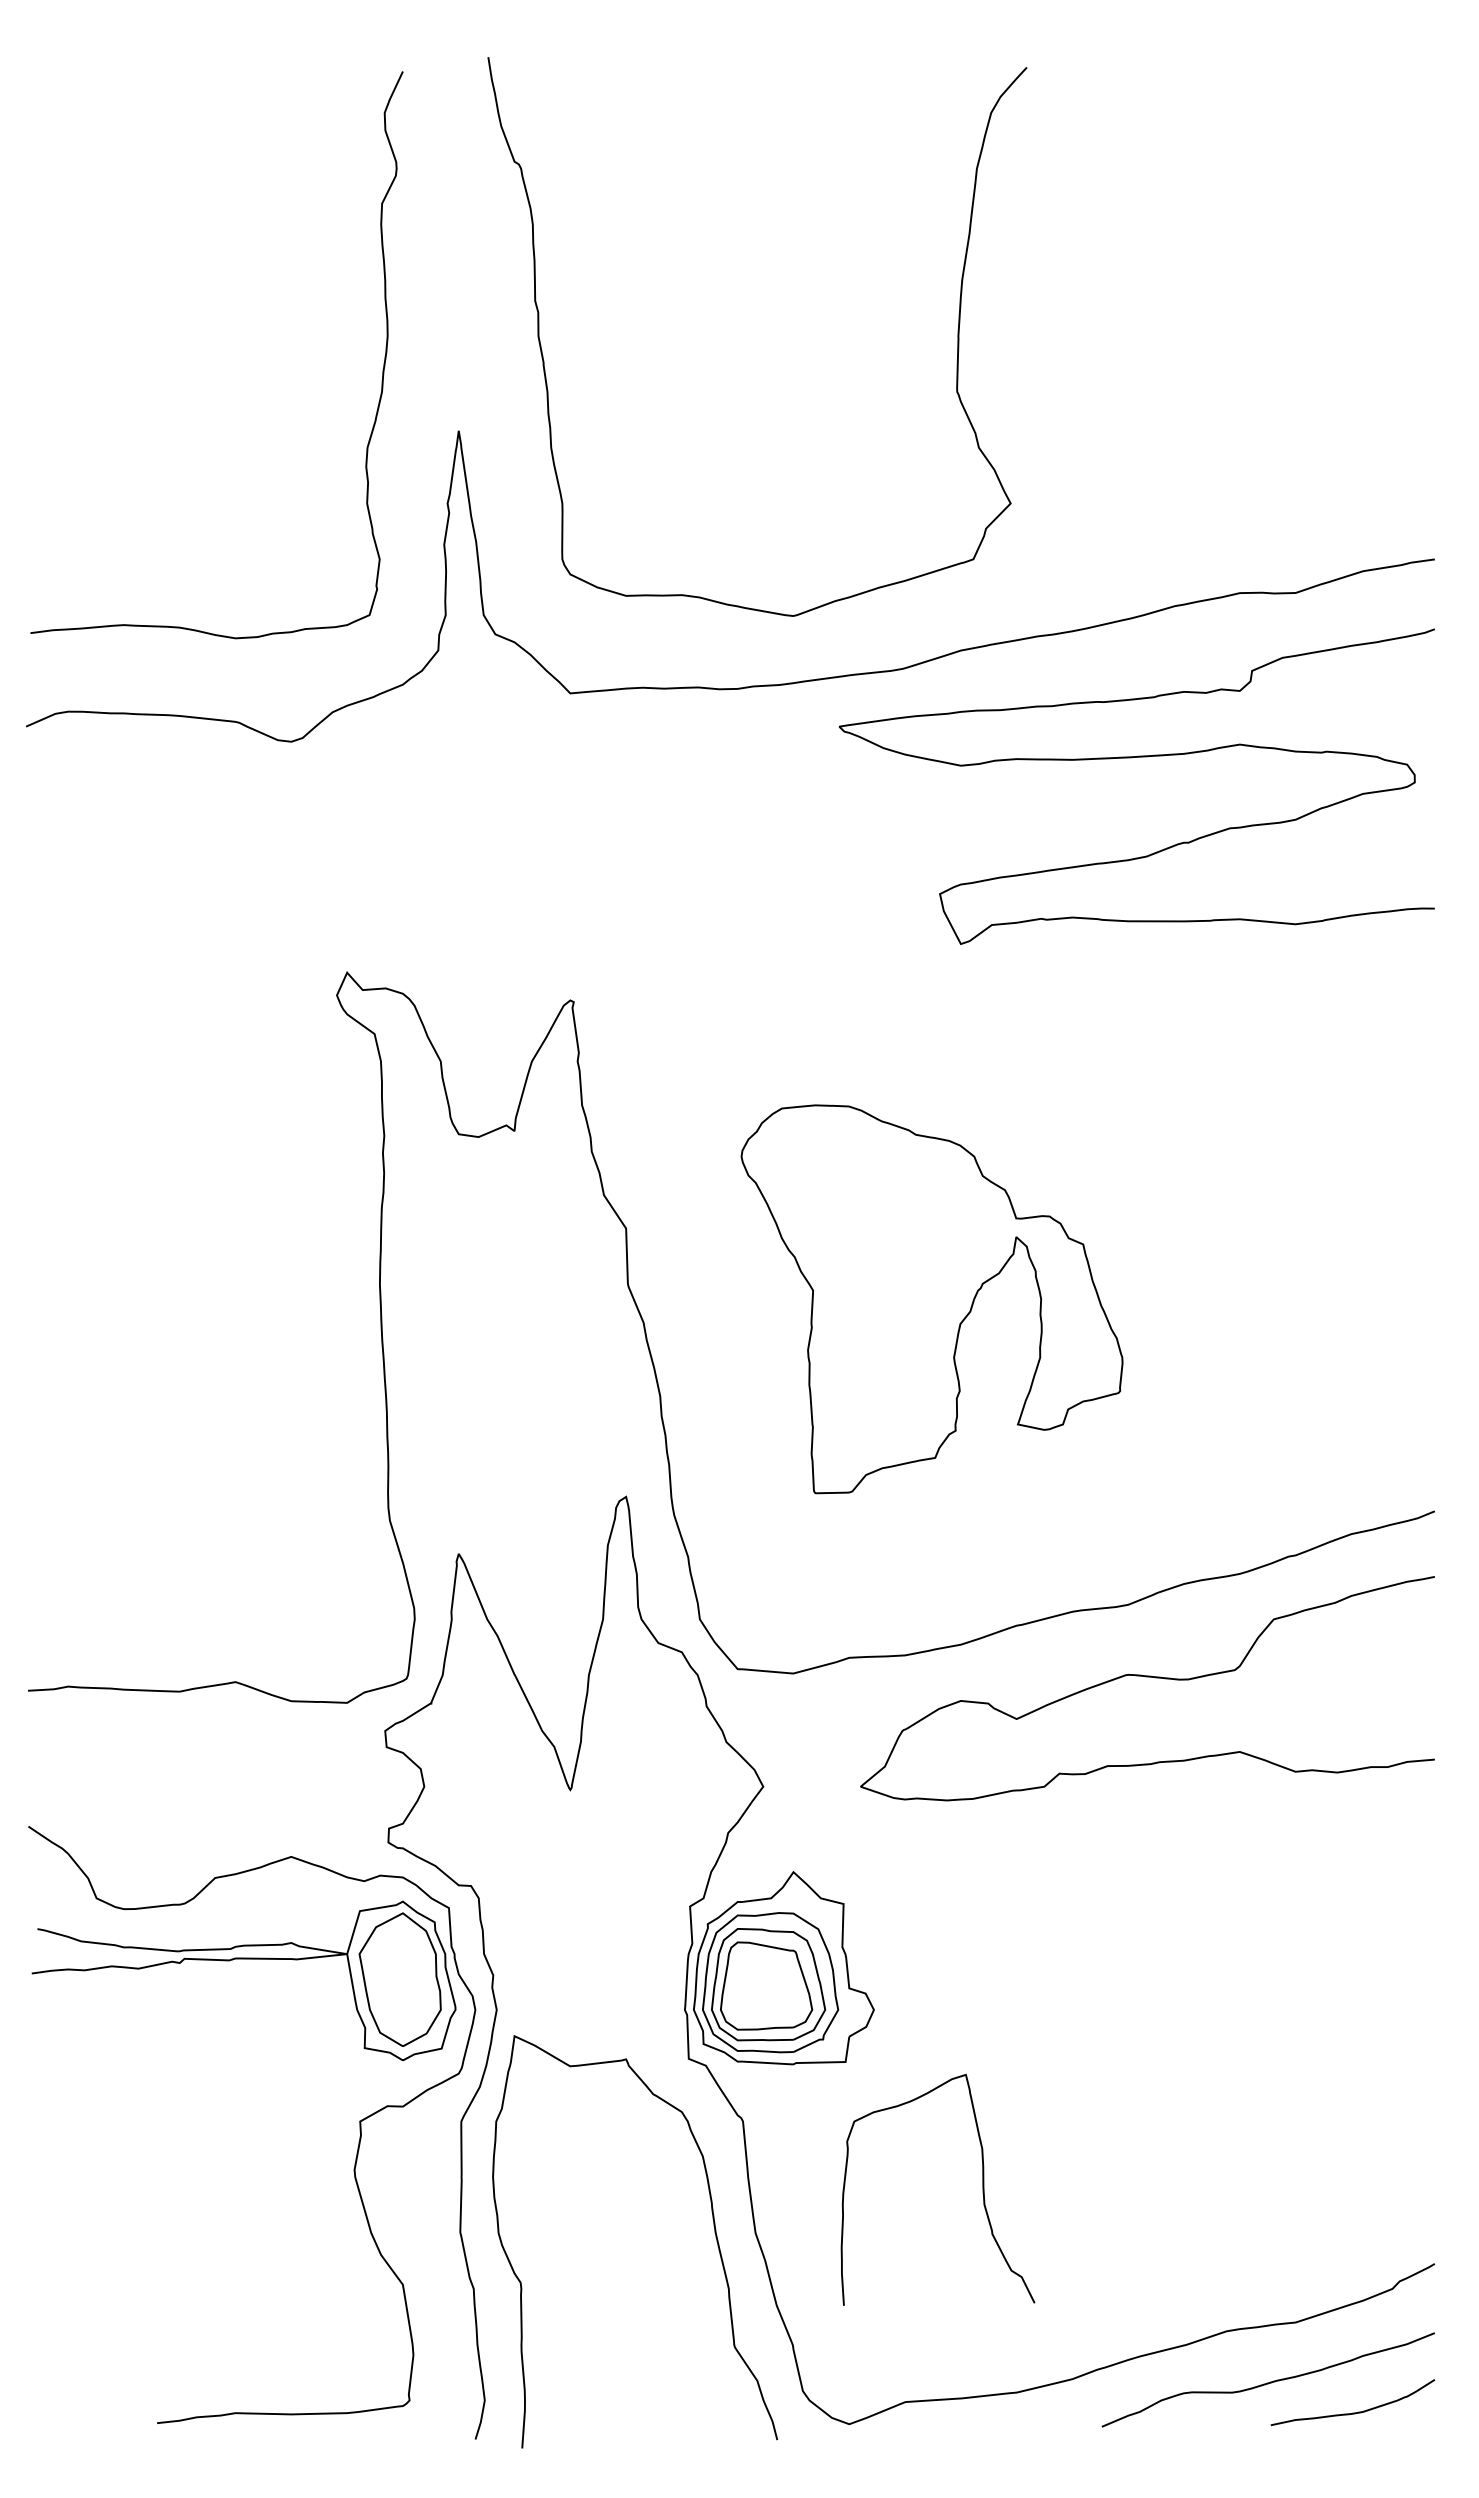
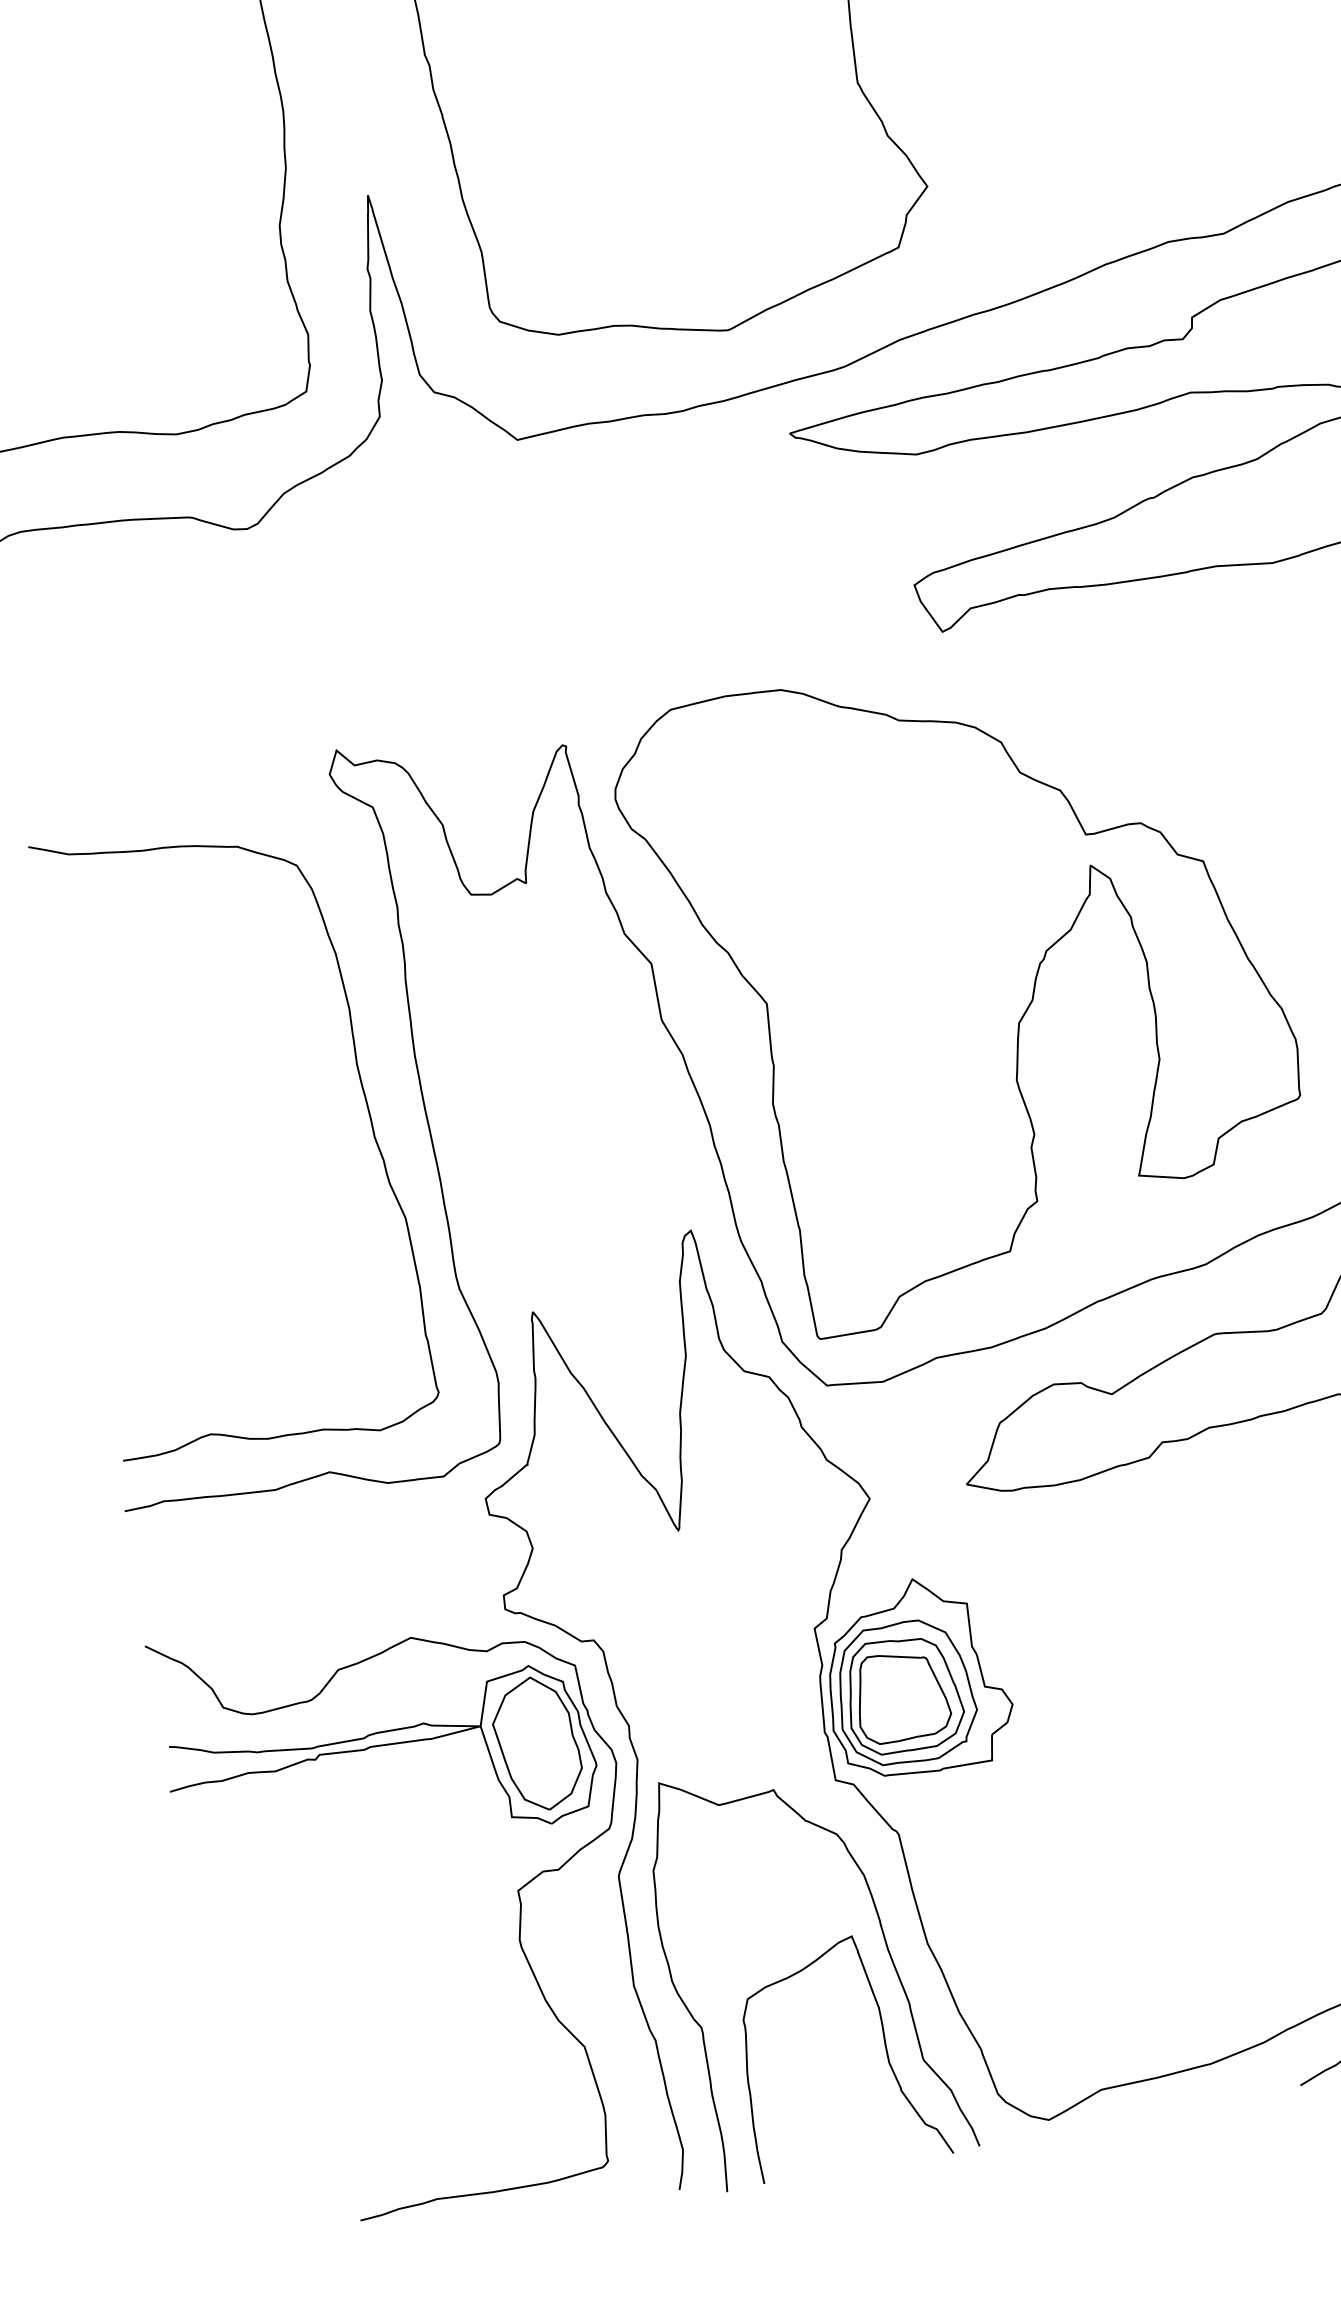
part: (931, 1299) -> (965, 989), size x1.67
curve: (323, 1315) -> (363, 1094), added
curve: (982, 2189) -> (885, 2047), moved

